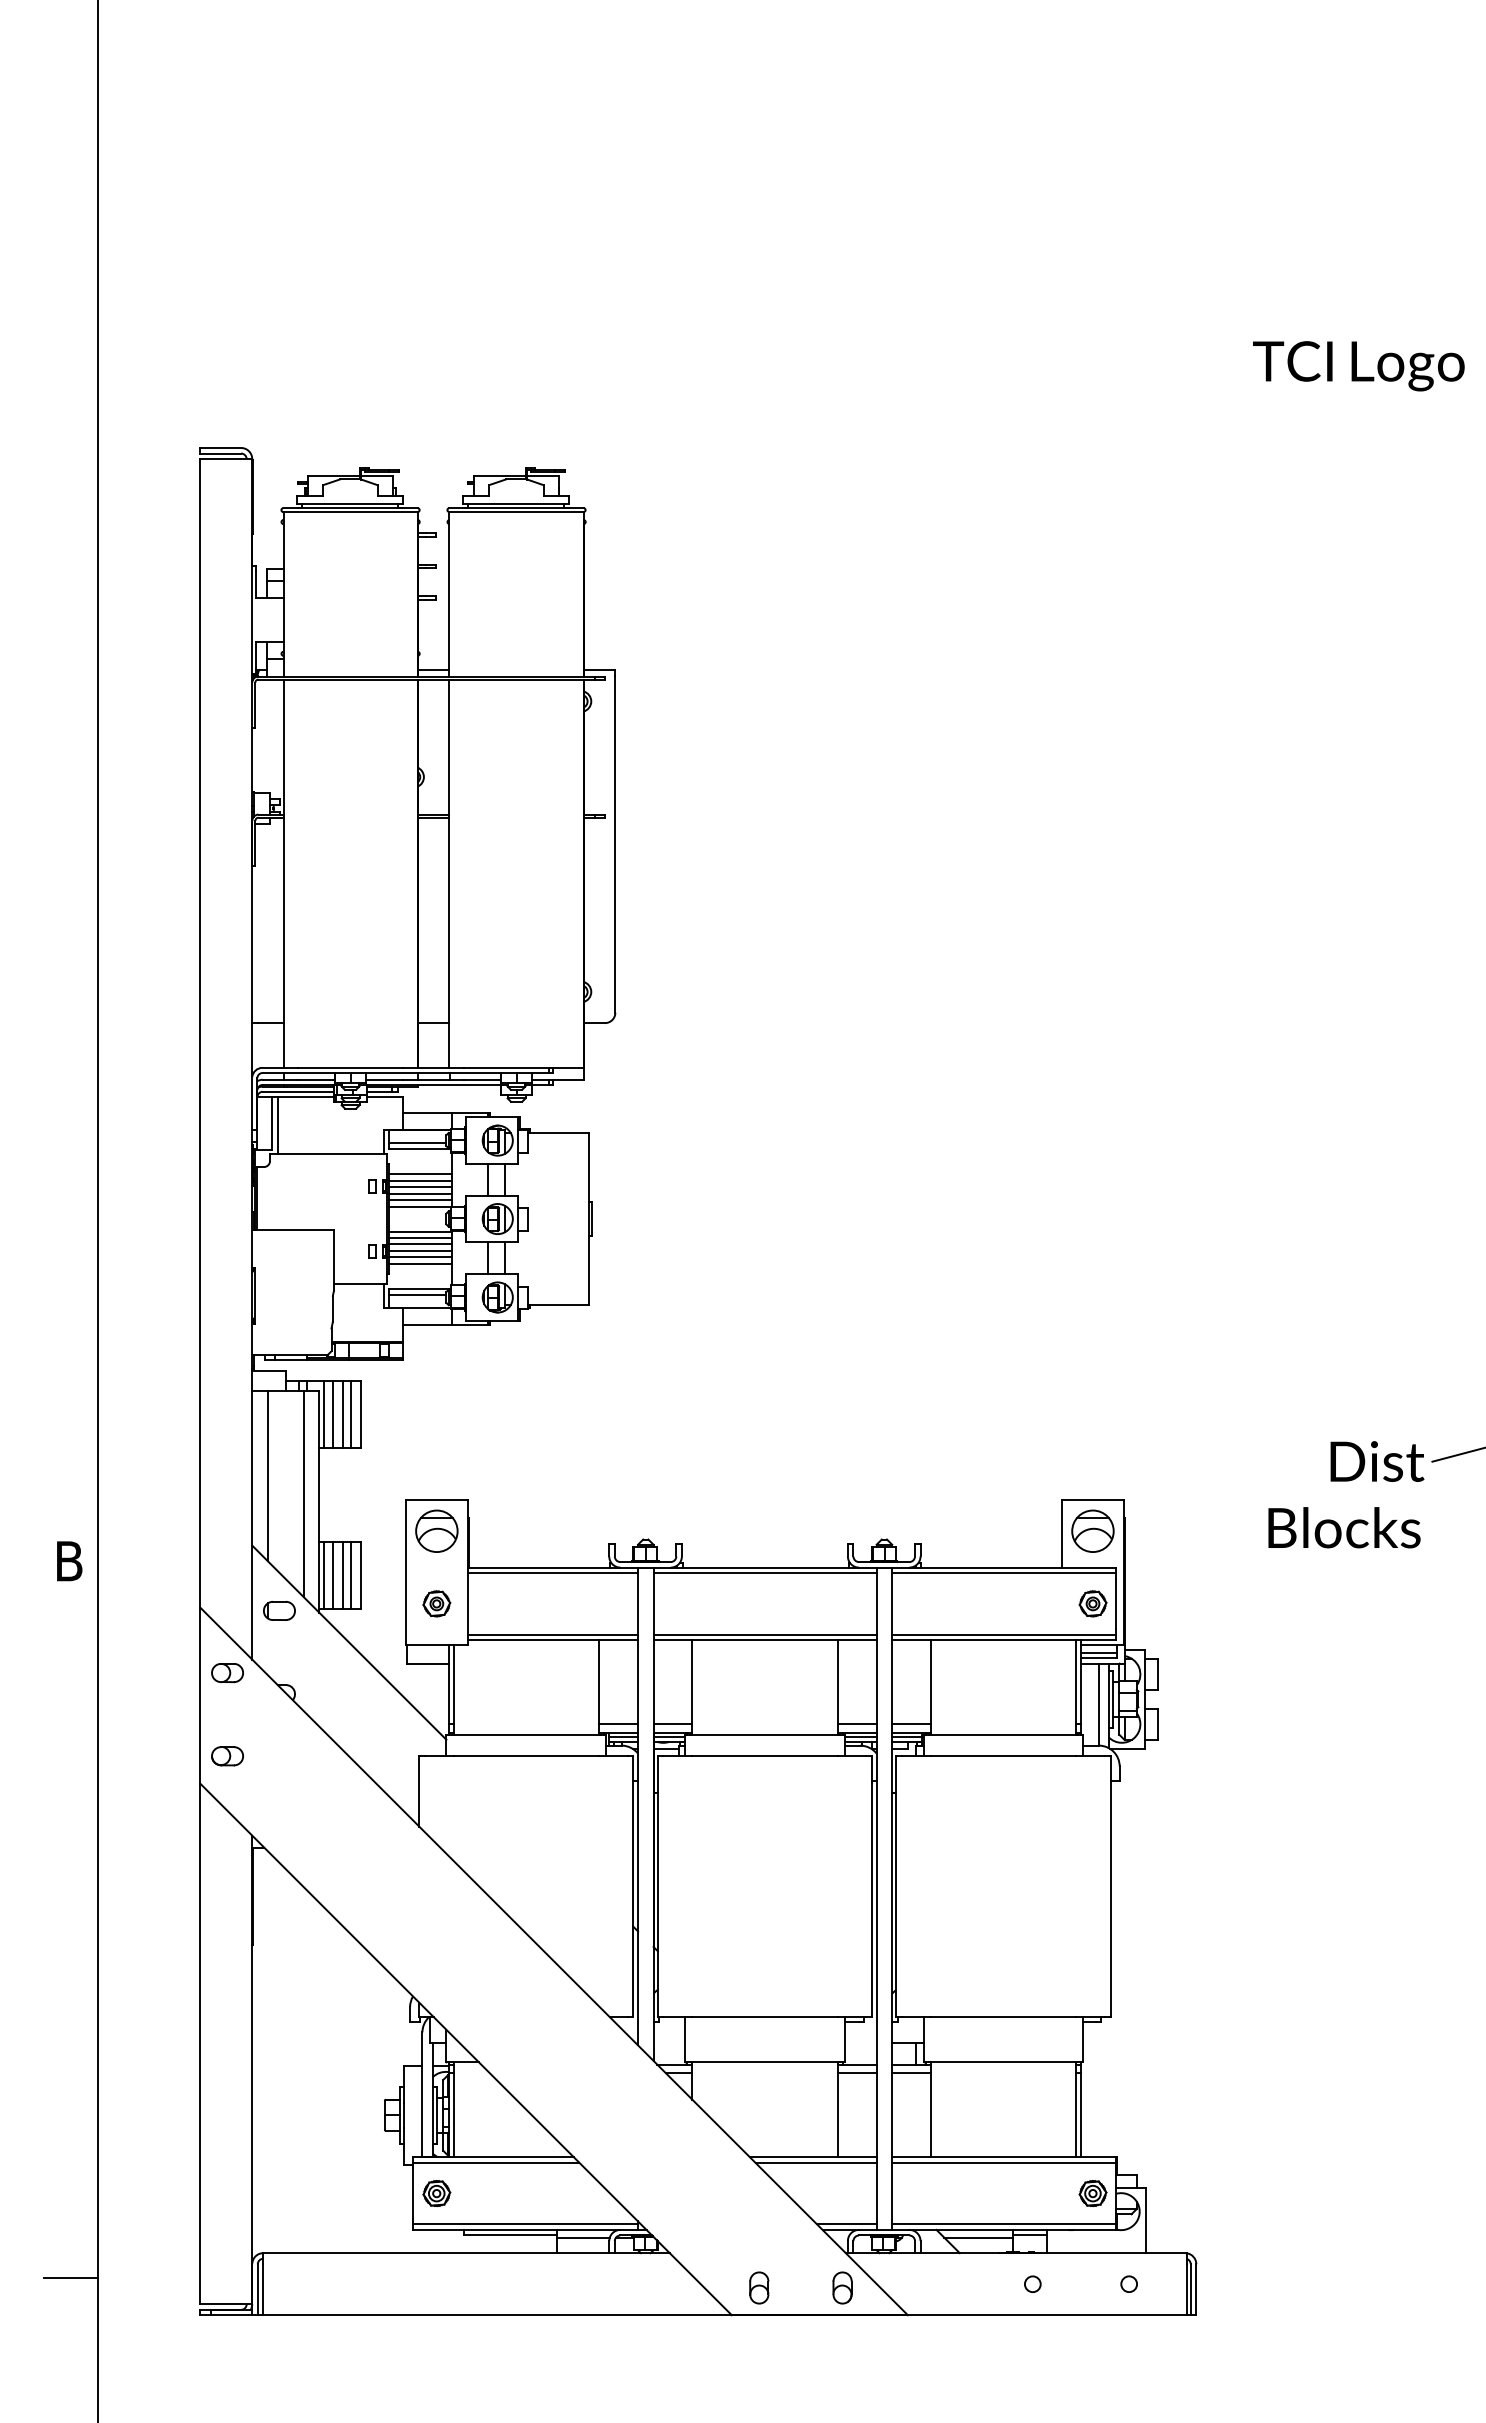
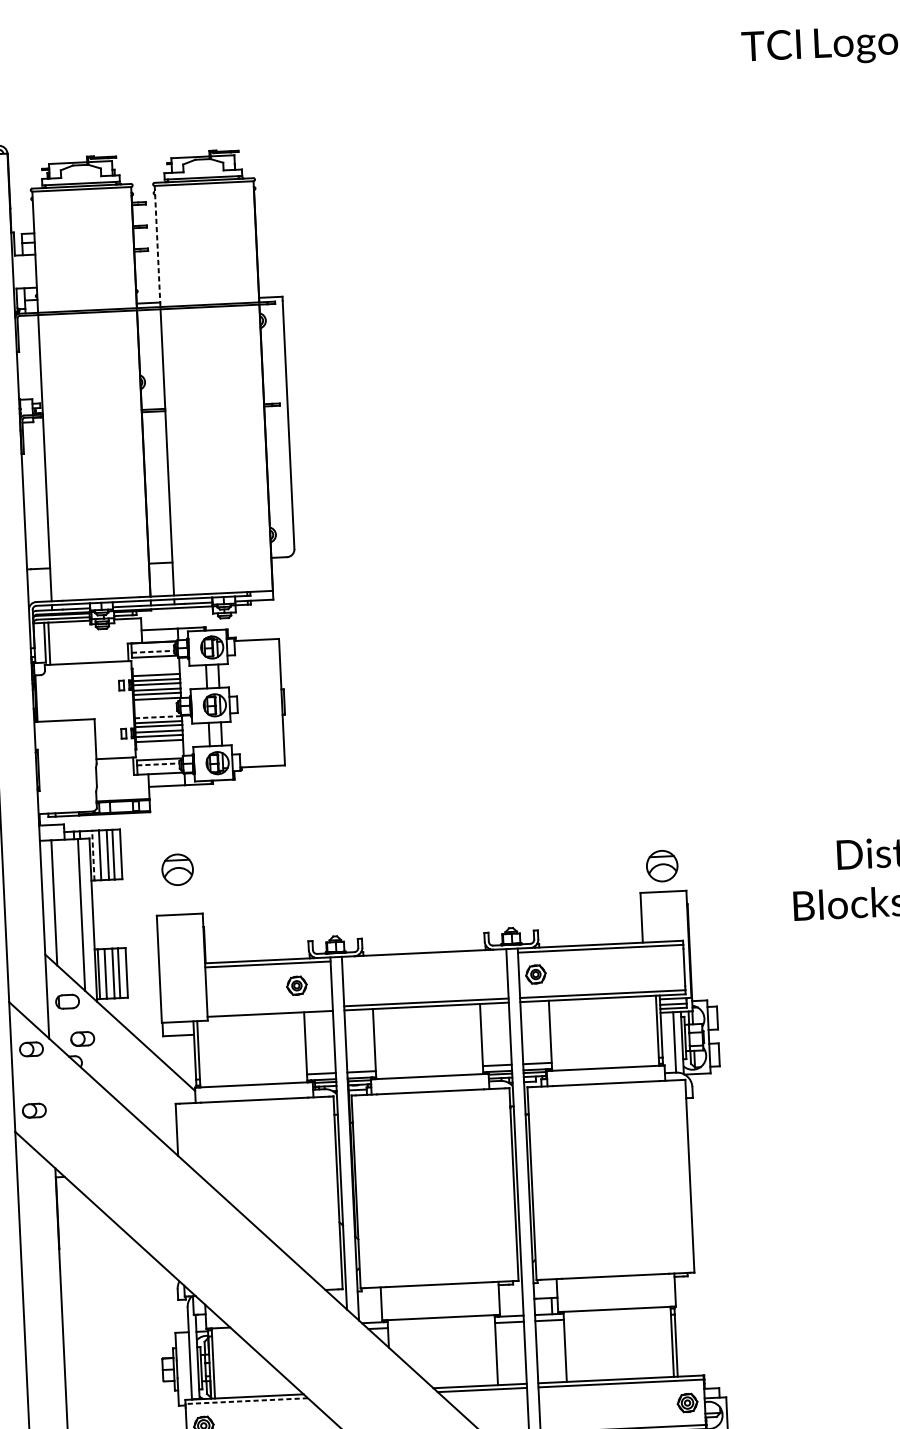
line: (449, 594) -> (157, 246), solid -> dashed
line: (417, 1142) -> (153, 651), solid -> dashed
line: (420, 1231) -> (158, 717), solid -> dashed
line: (417, 1295) -> (158, 764), solid -> dashed
line: (323, 1414) -> (93, 855), solid -> dashed
part: (436, 1530) -> (177, 869), moved
part: (1092, 1530) -> (661, 865), moved
line: (764, 1573) -> (423, 957), removed
part: (436, 1603) -> (296, 985), moved
part: (1092, 1603) -> (535, 974), moved
line: (553, 1634) -> (270, 1009), removed
part: (297, 1662) -> (82, 1039), added
line: (495, 2162) -> (246, 1400), solid -> dashed

